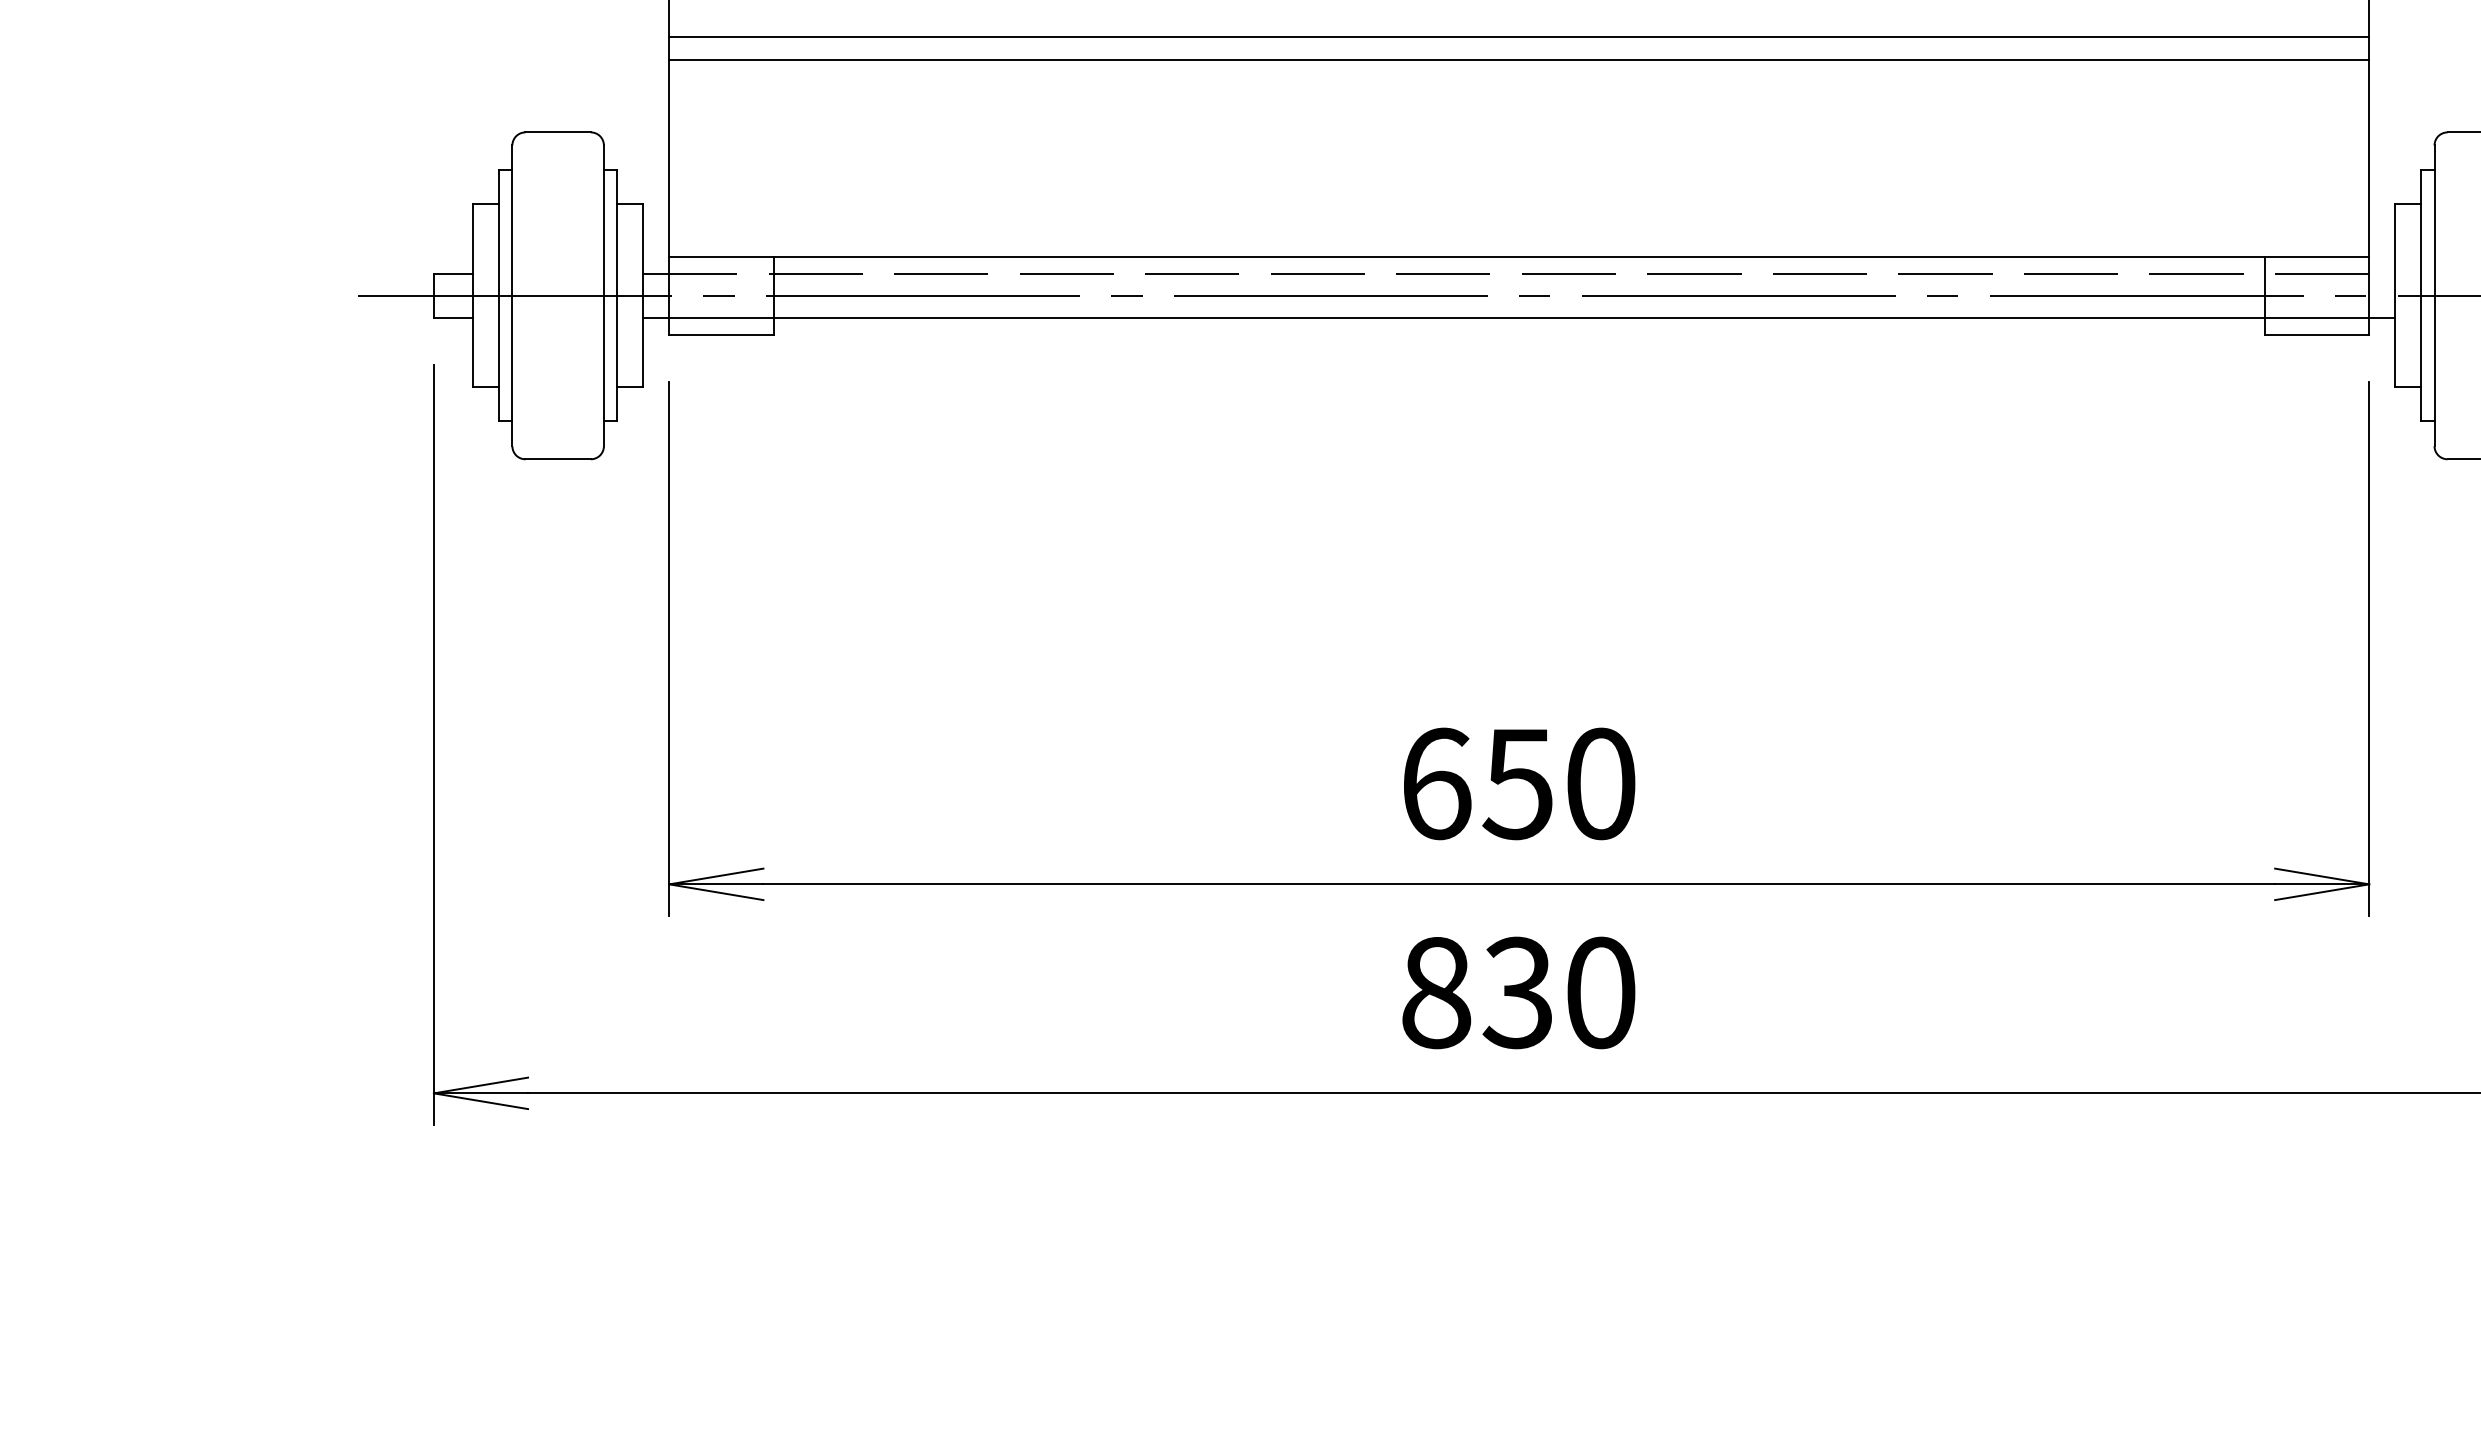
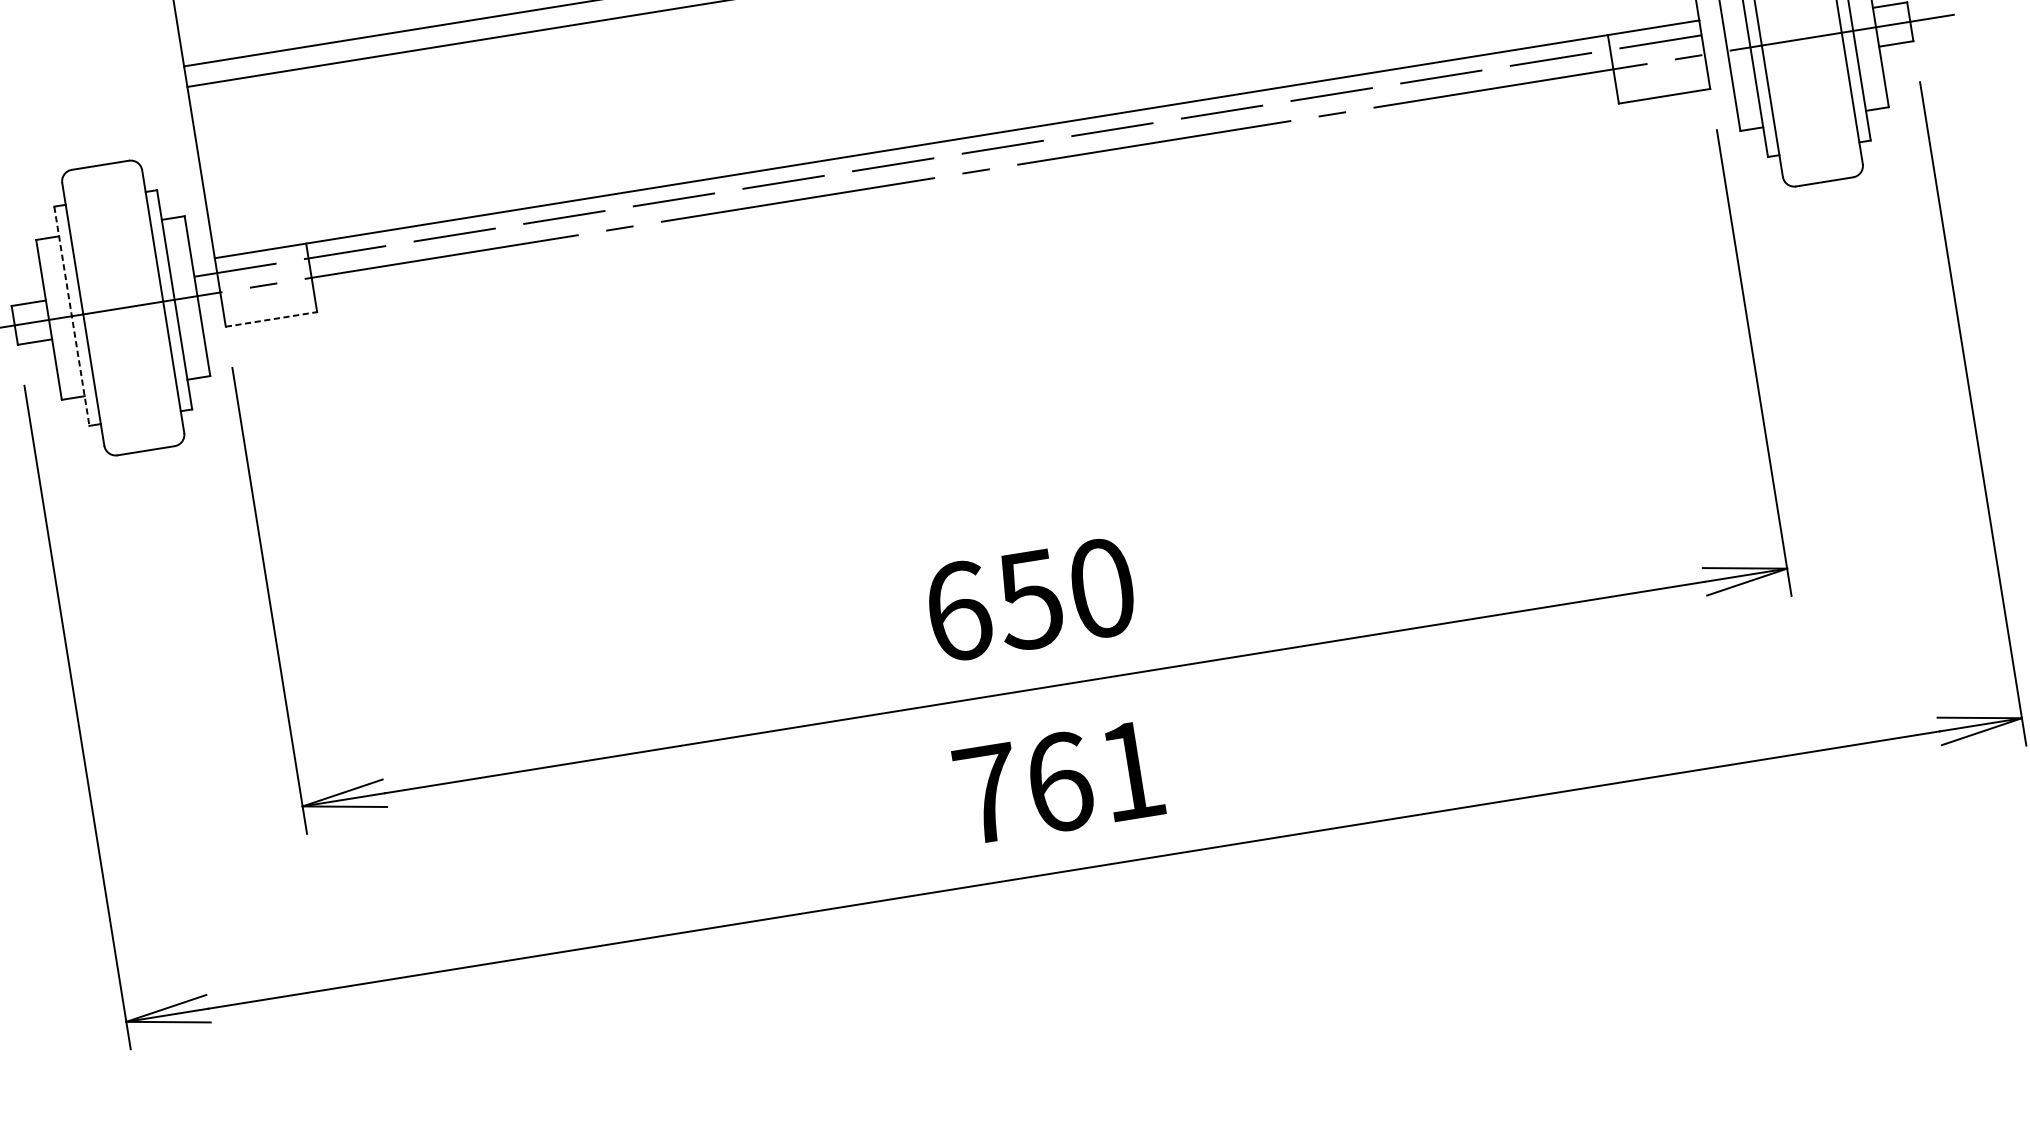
line: (499, 295) -> (71, 315), solid -> dashed
line: (1519, 318) -> (965, 193), removed
line: (722, 335) -> (272, 319), solid -> dashed
text: (1518, 992) -> (1059, 782), 830 -> 761

